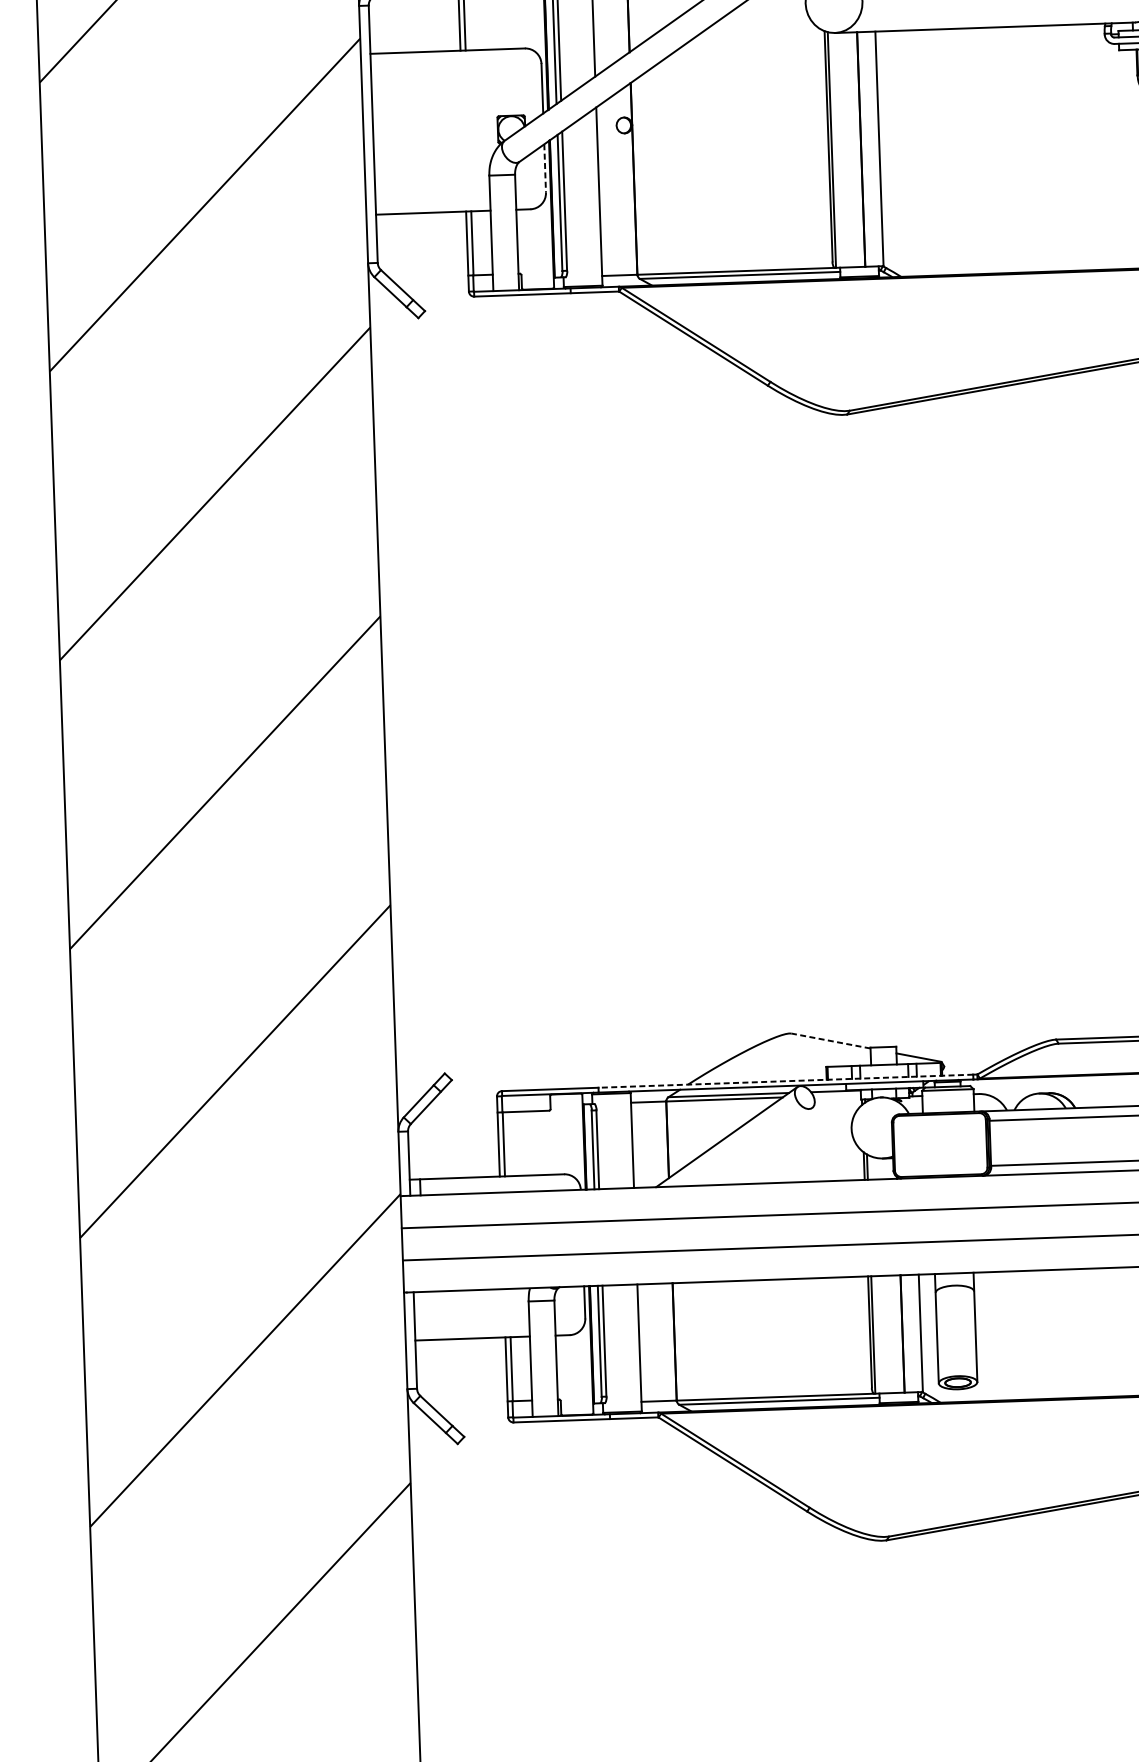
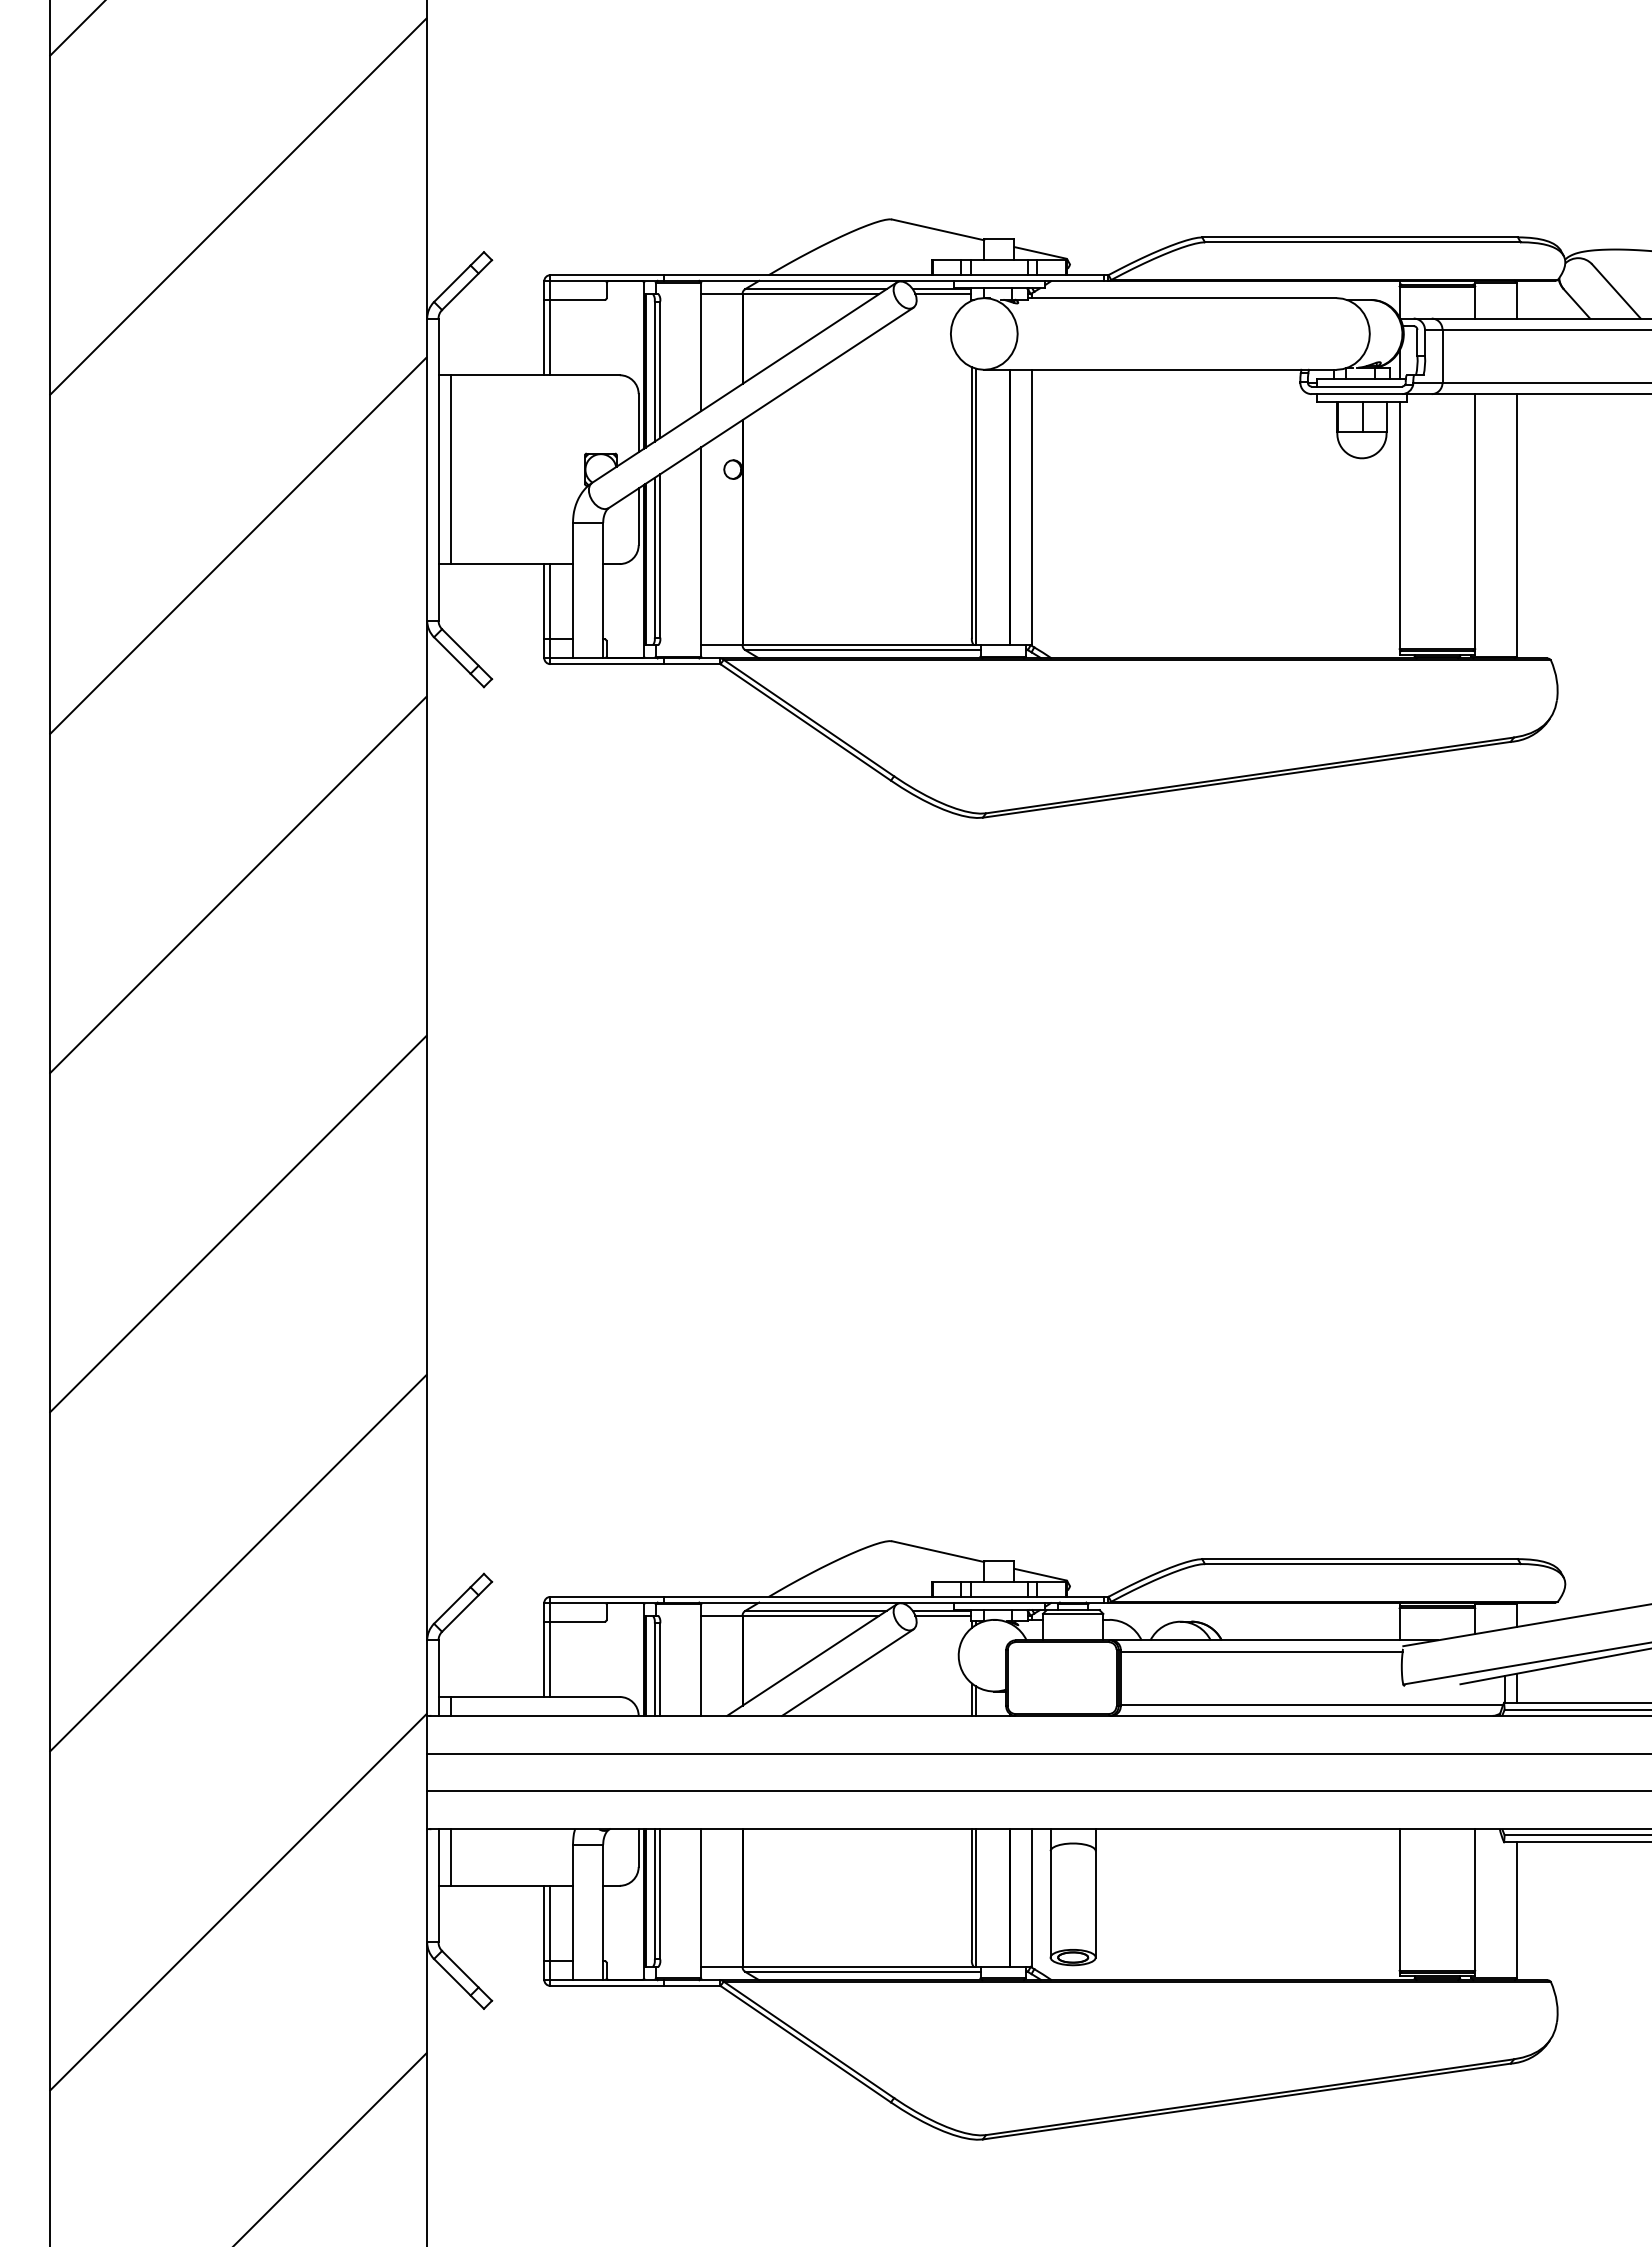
line: (383, 133) -> (450, 469), added
line: (544, 169) -> (638, 517), dashed -> solid
line: (830, 1040) -> (937, 1551), dashed -> solid
line: (785, 1080) -> (883, 1596), dashed -> solid
line: (837, 1095) -> (943, 1615), added
line: (757, 1146) -> (847, 1672), added
line: (424, 1316) -> (450, 1857), added

